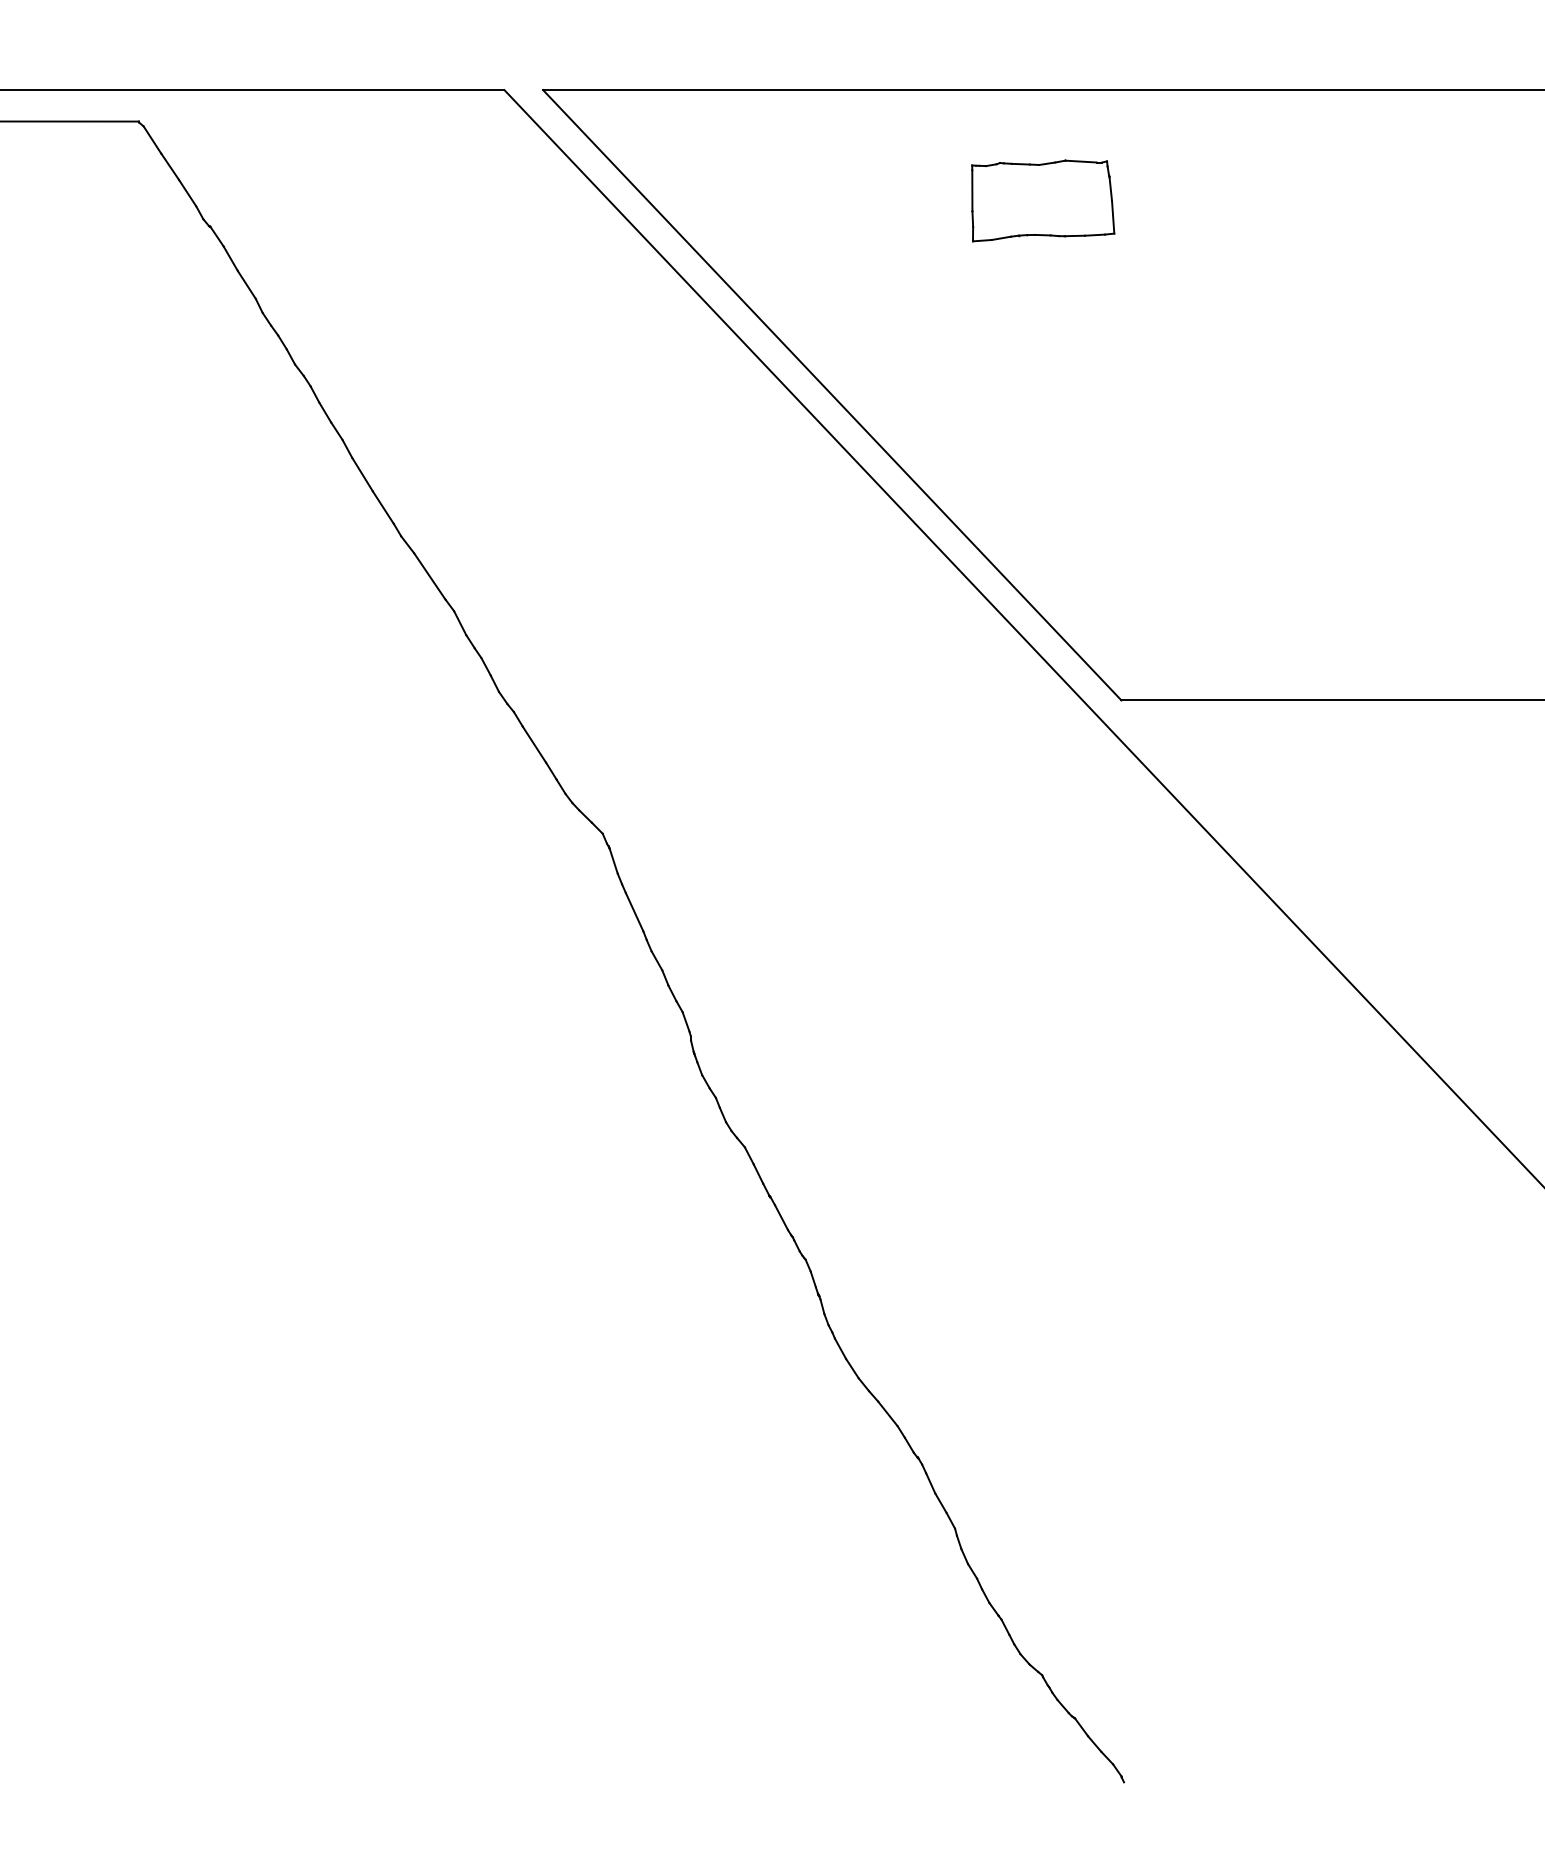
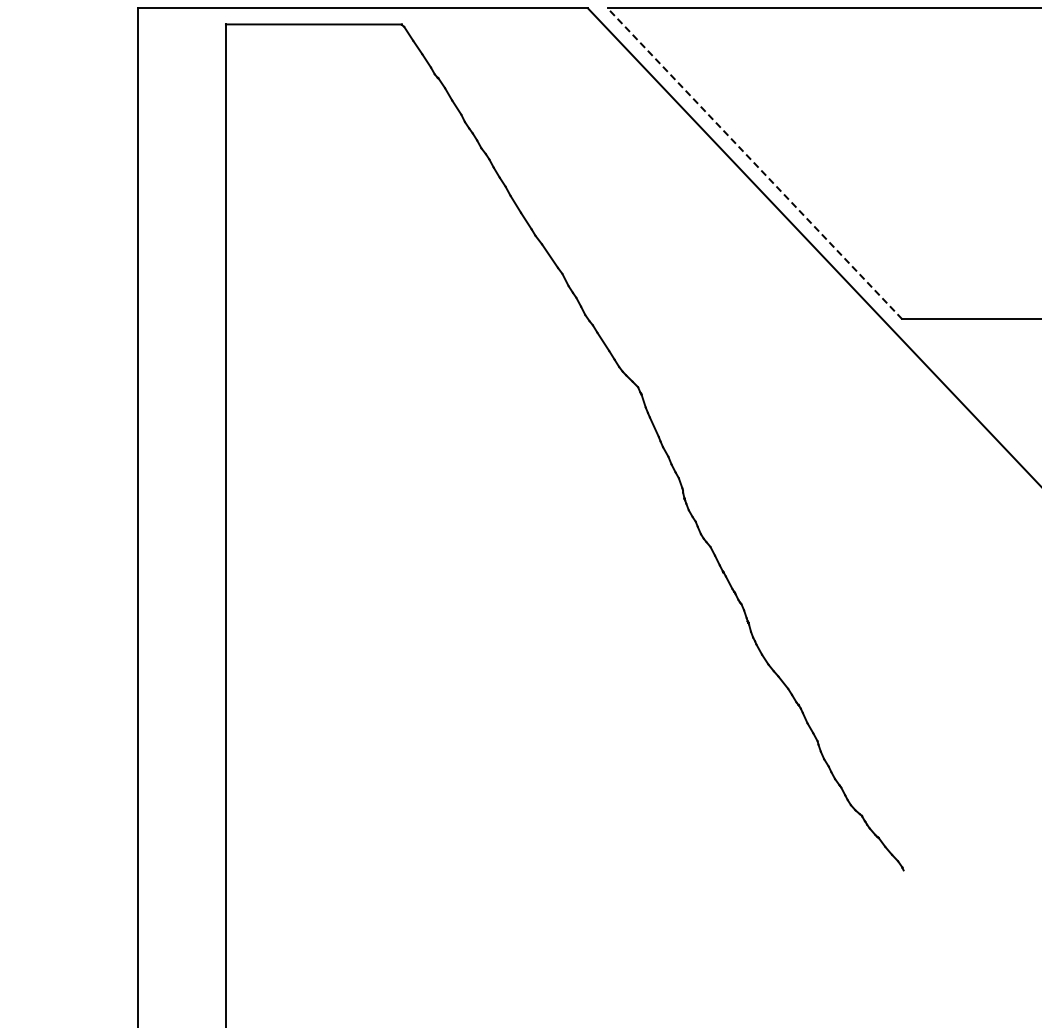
part: (1043, 200) -> (862, 64), removed
line: (831, 394) -> (754, 163), solid -> dashed

